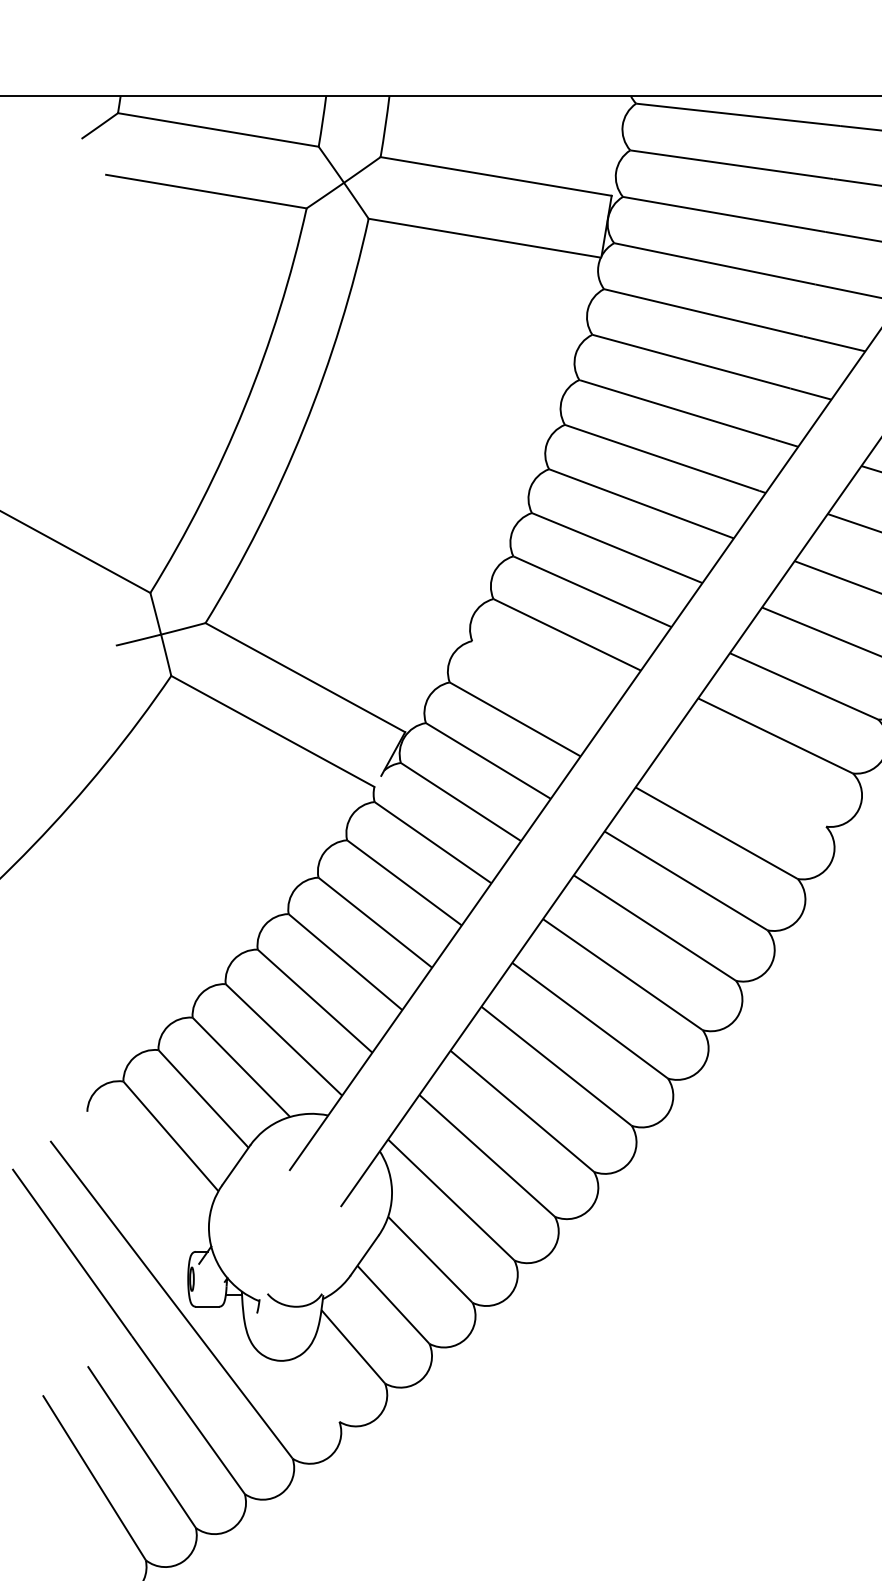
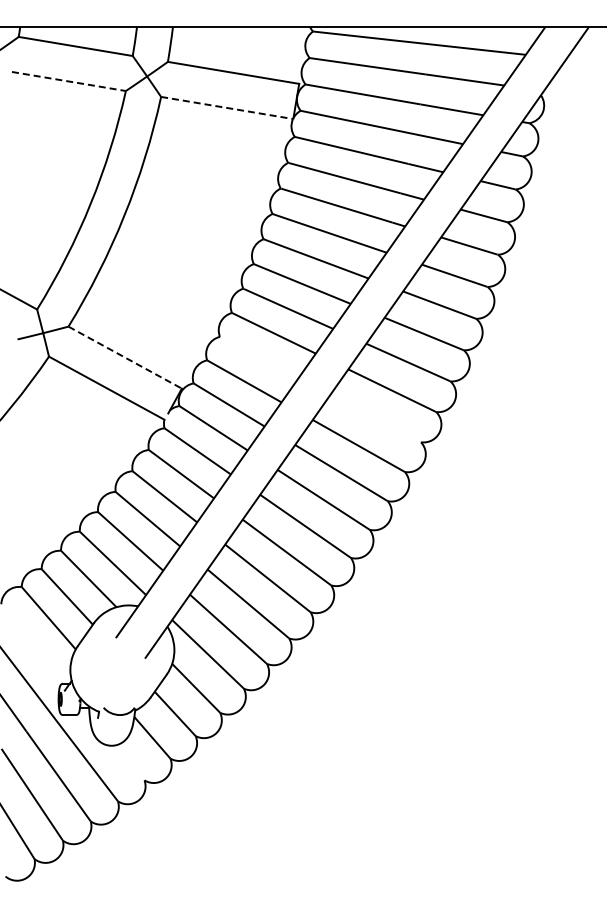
line: (205, 191) -> (68, 81), solid -> dashed
line: (485, 237) -> (227, 107), solid -> dashed
line: (305, 677) -> (125, 357), solid -> dashed

